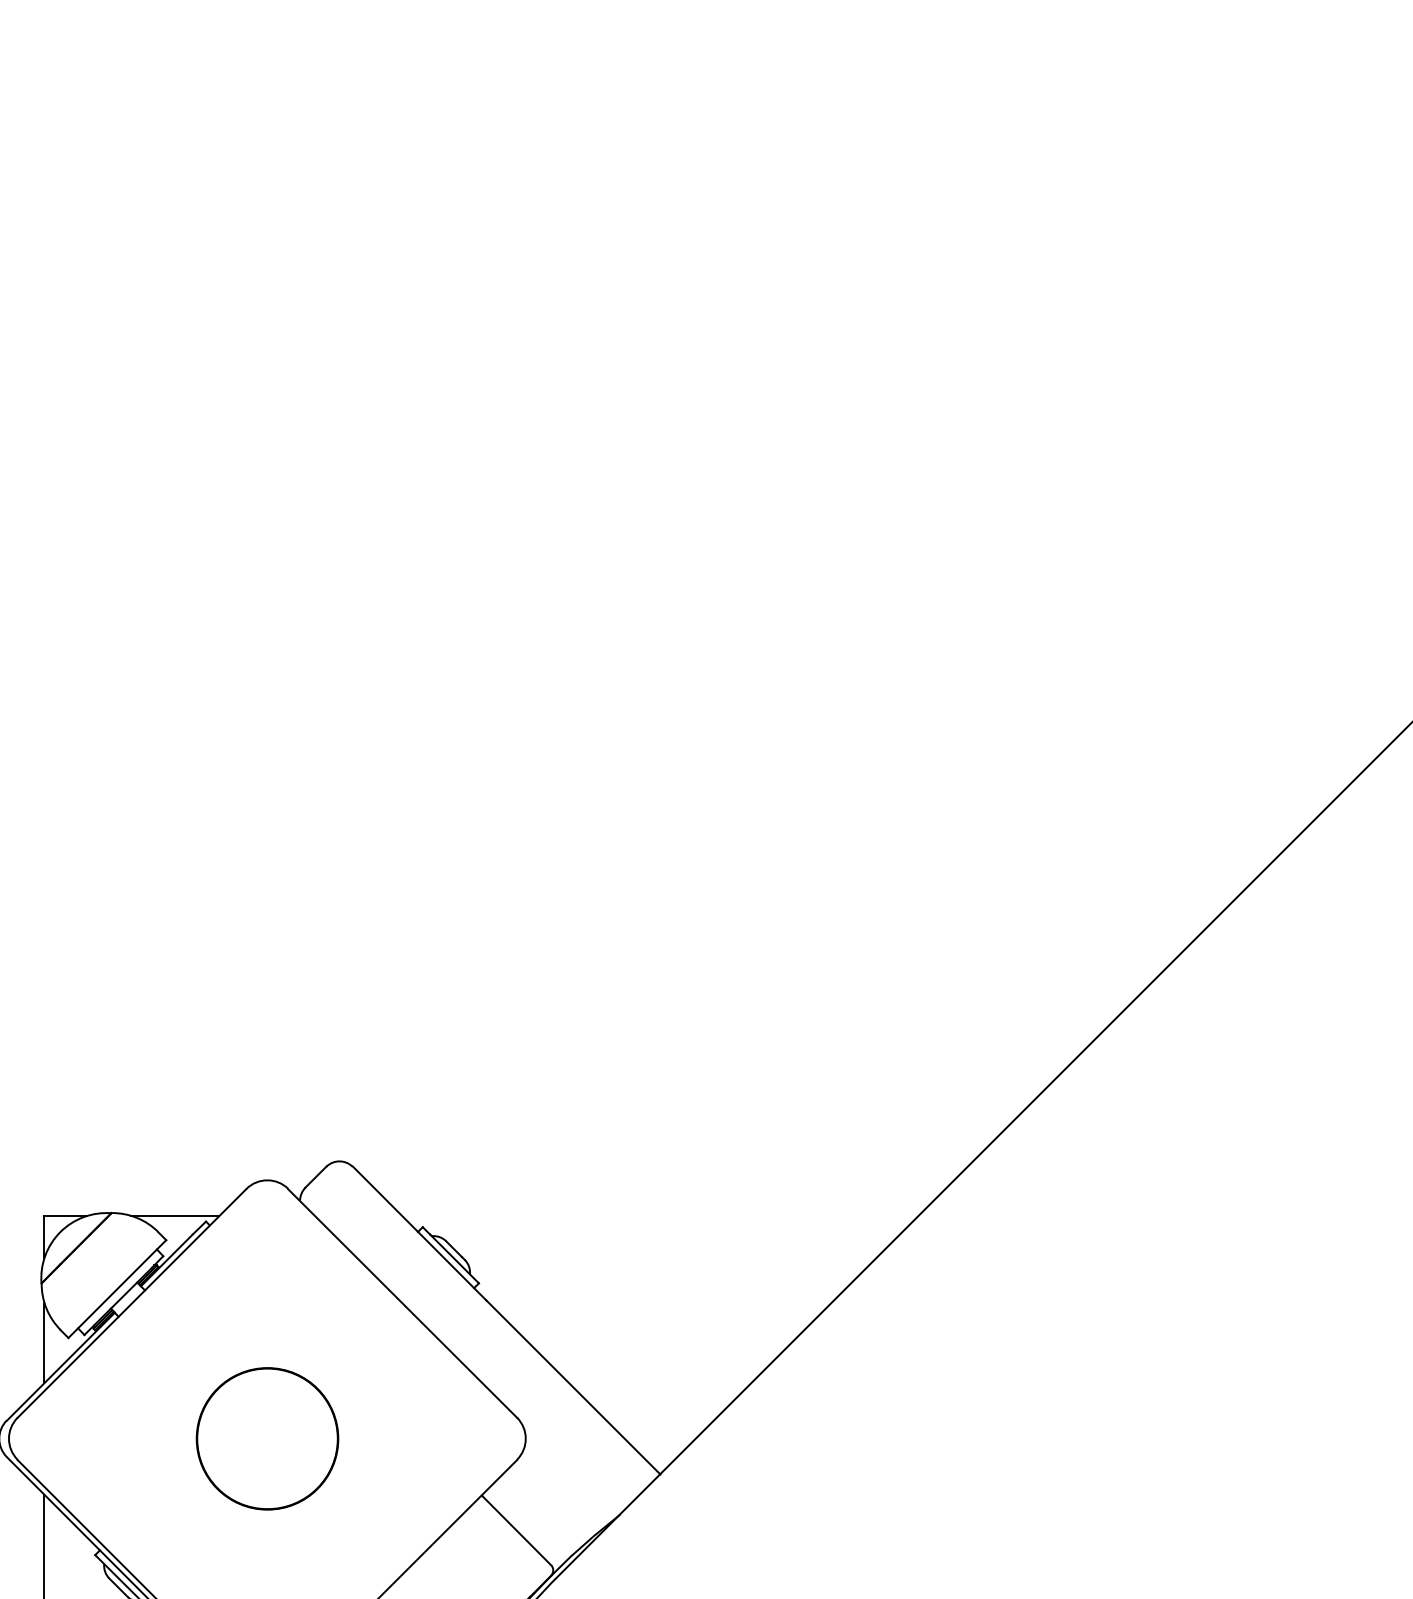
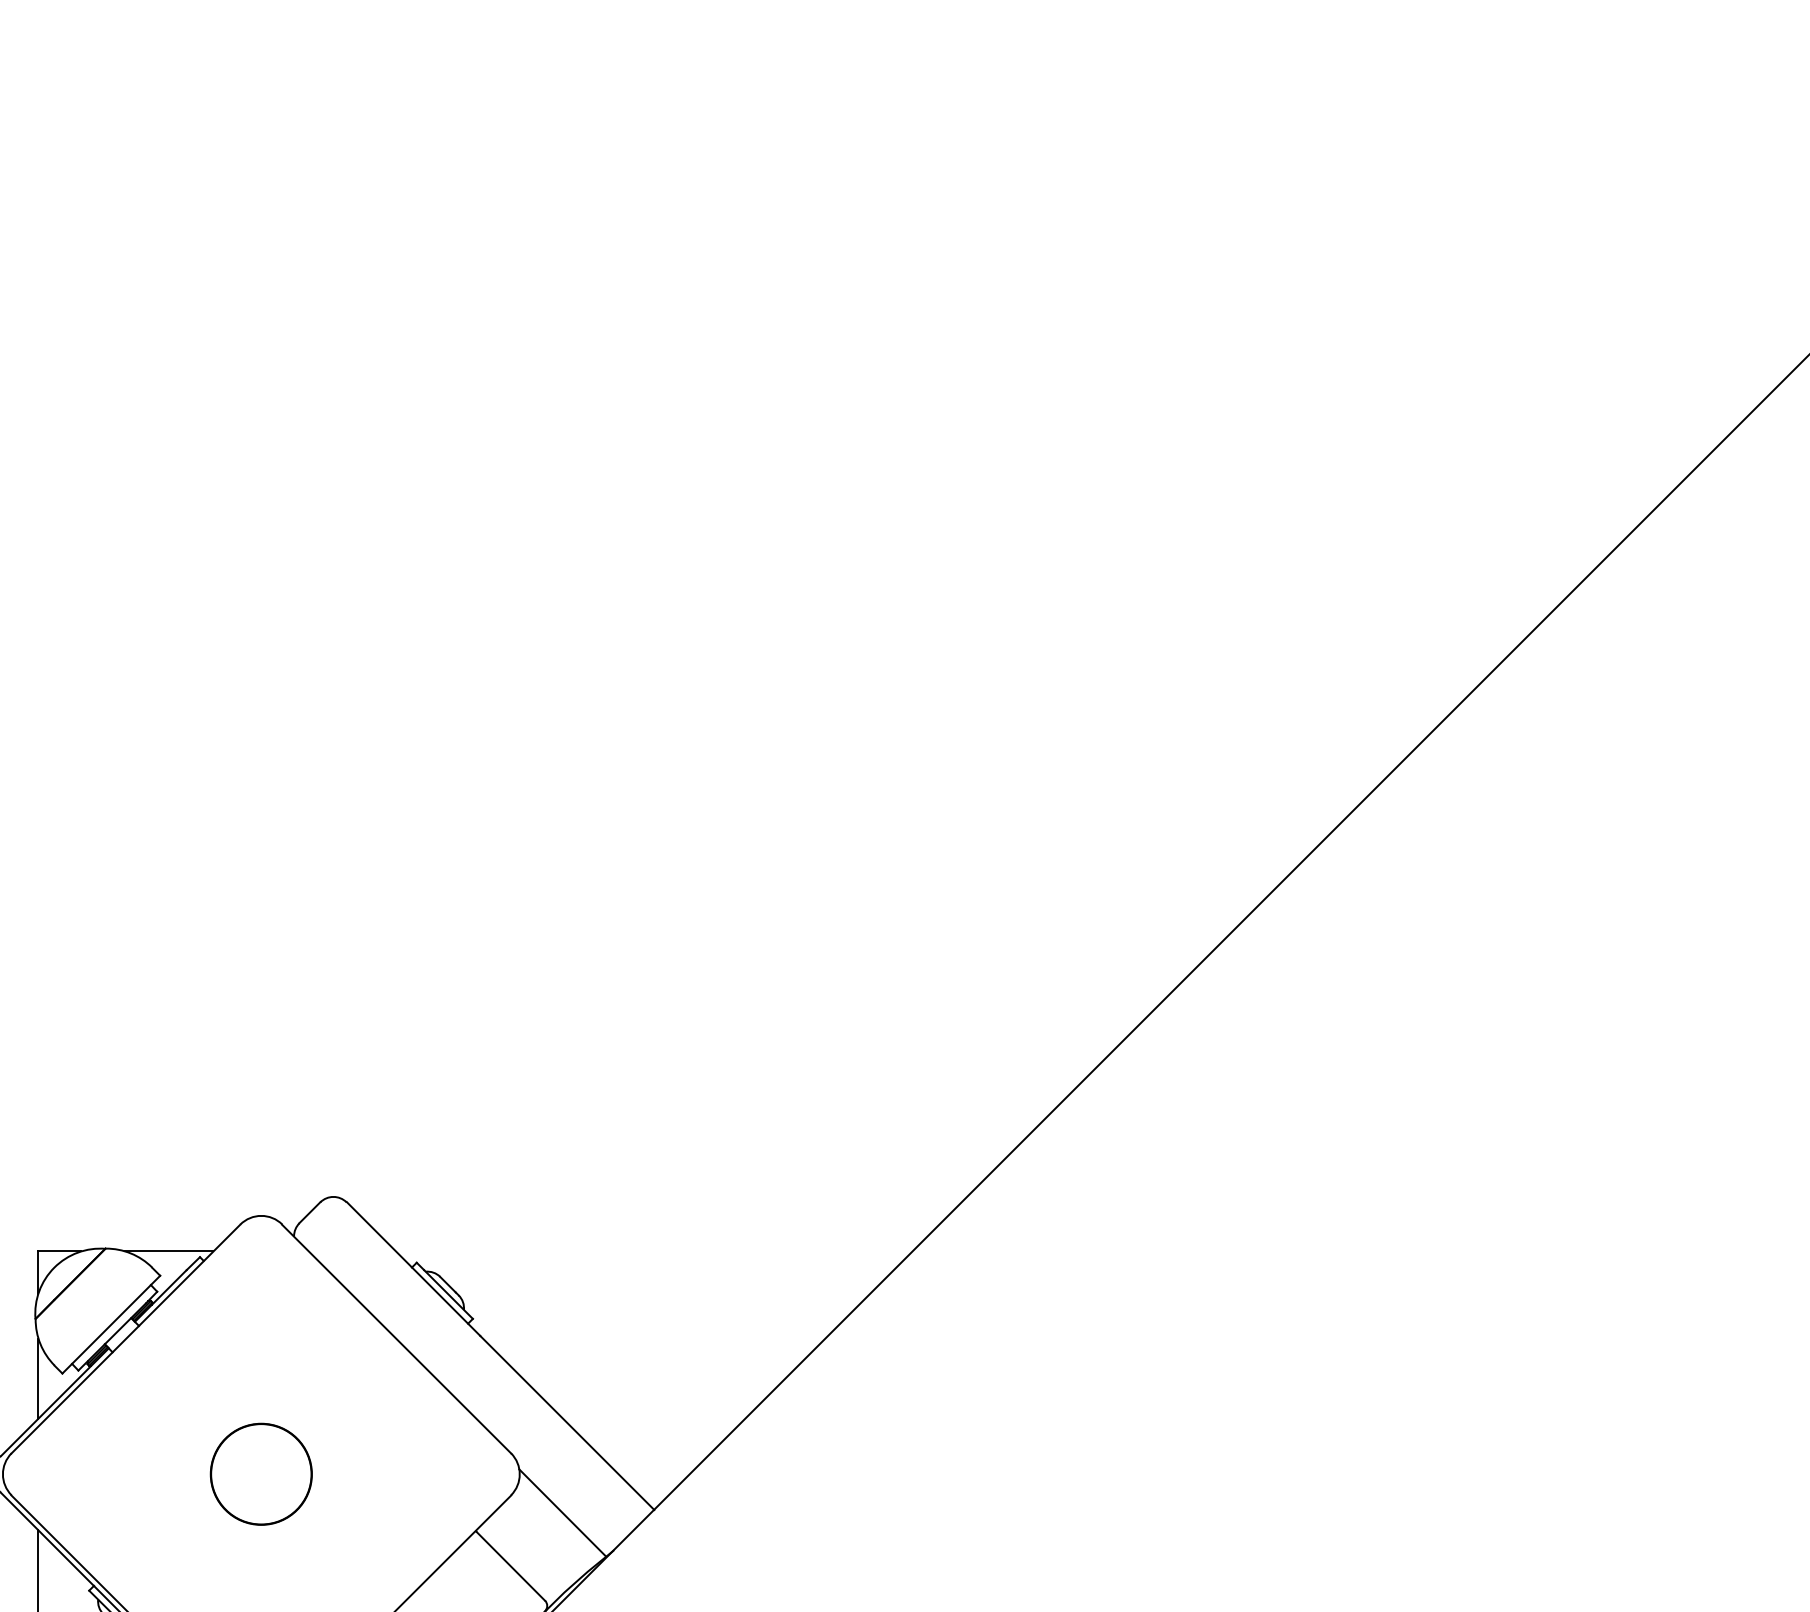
circle: (266, 1437) -> (260, 1473), size x0.71
line: (568, 1476) -> (562, 1512), added

